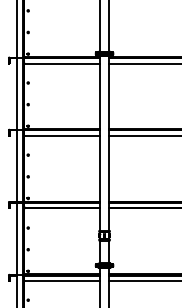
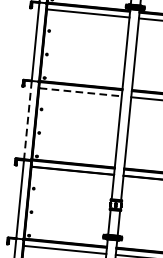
line: (62, 136) -> (80, 92), solid -> dashed
line: (16, 166) -> (27, 120), solid -> dashed

